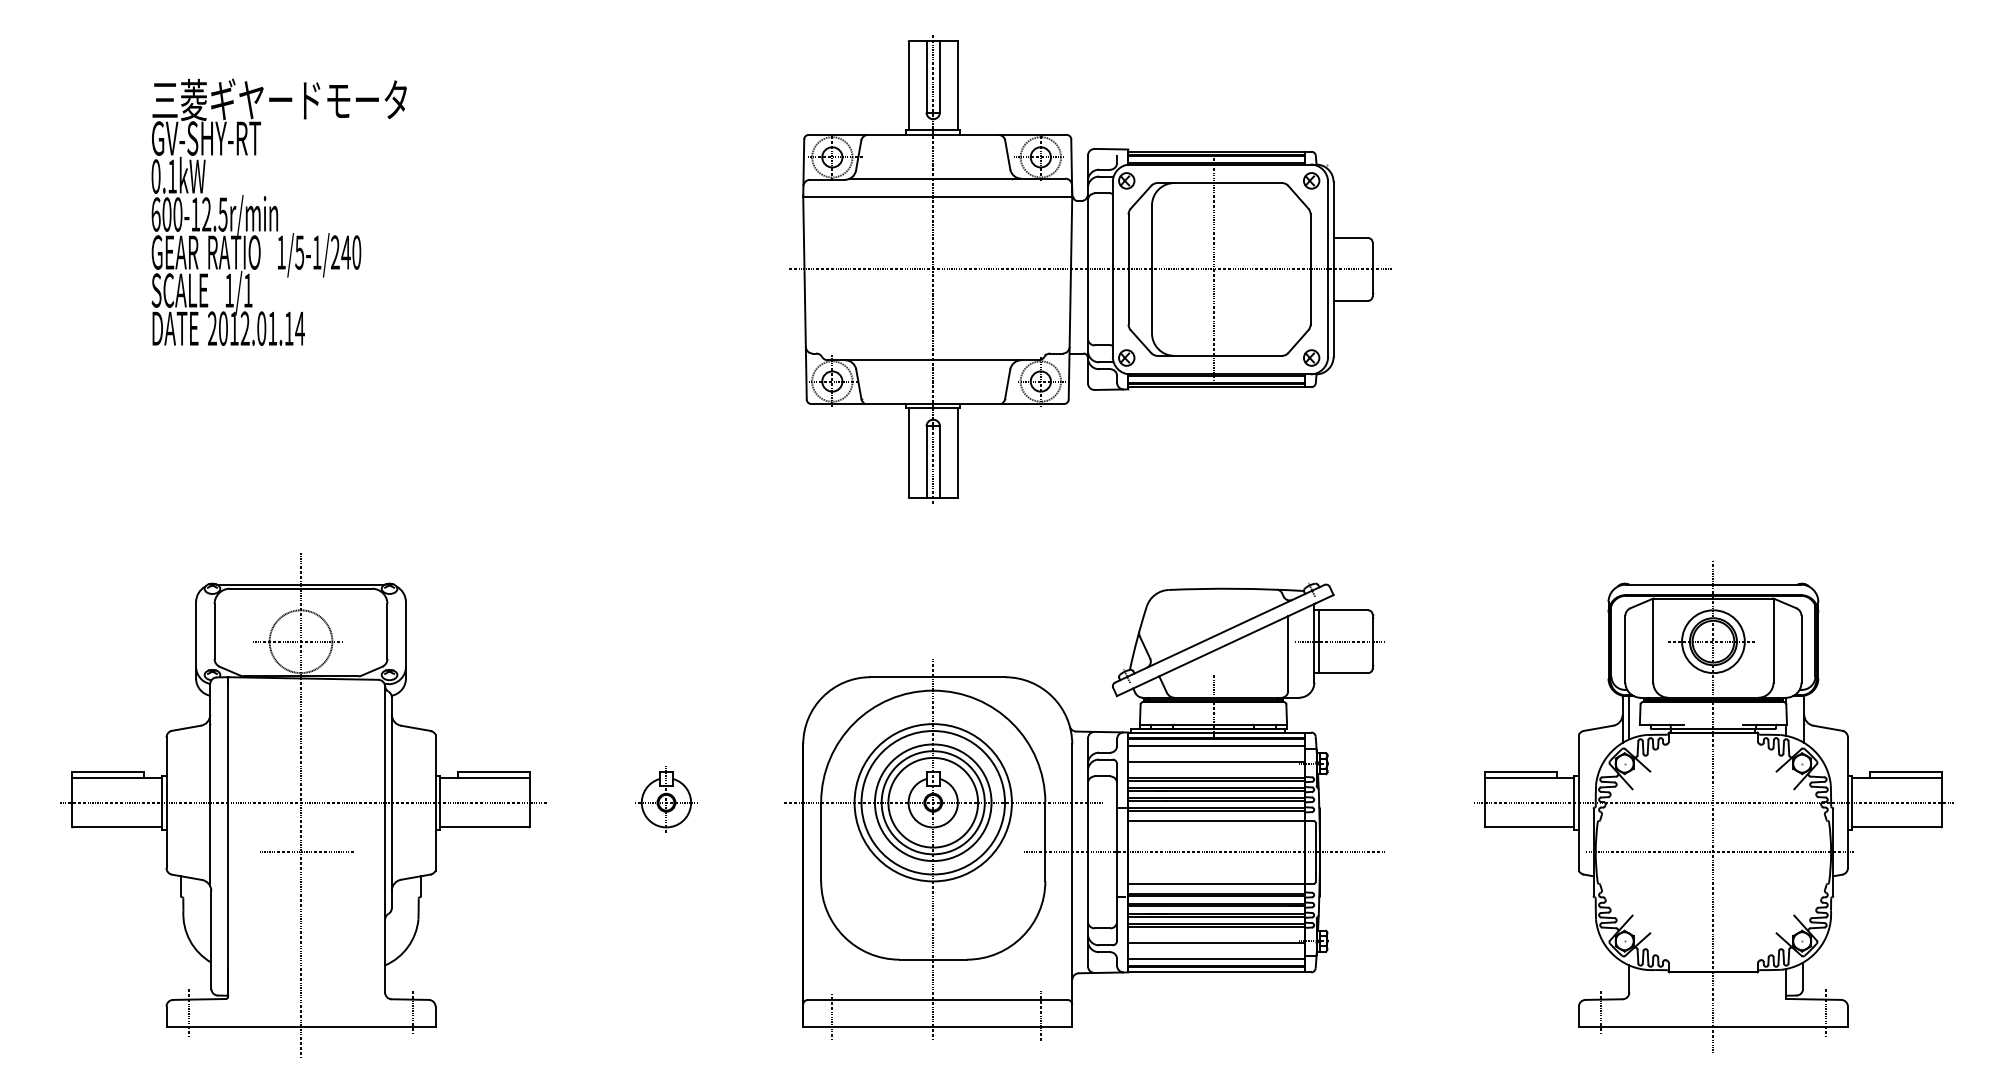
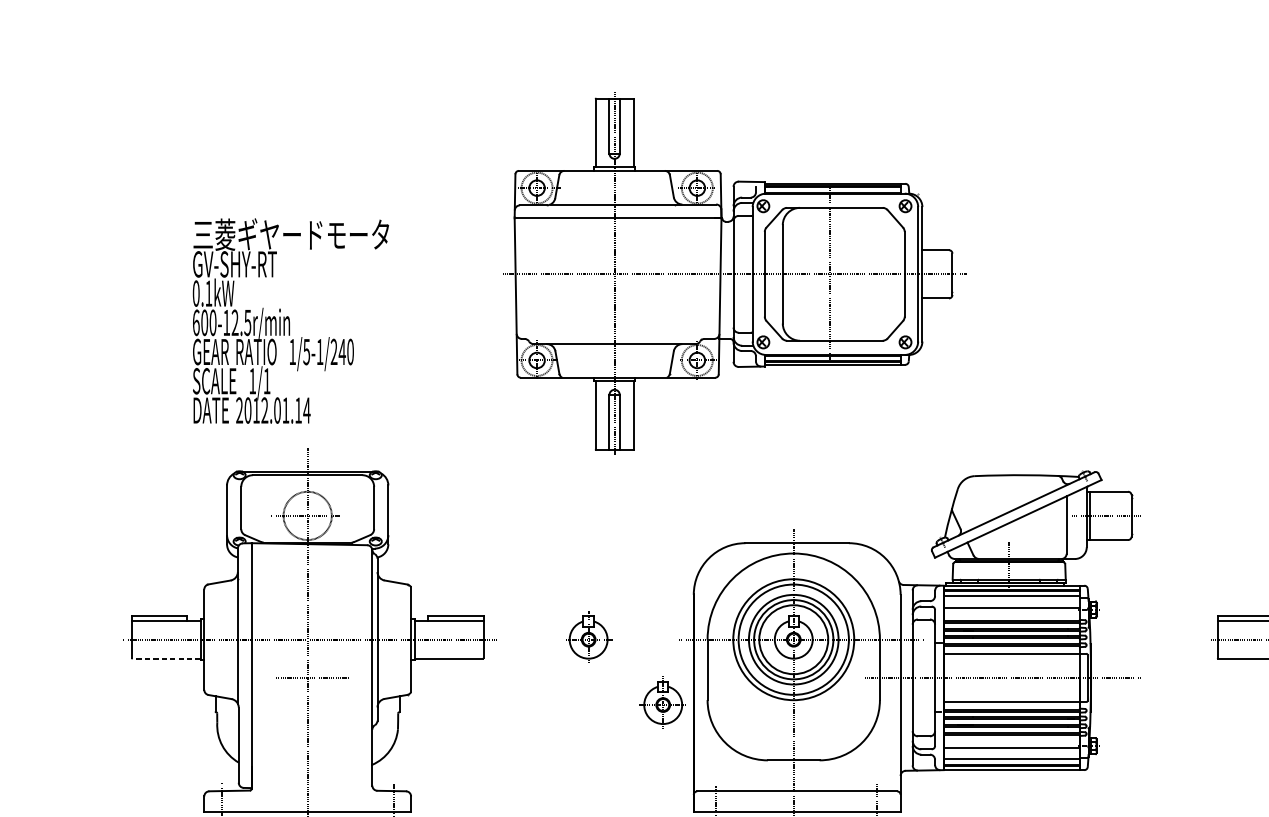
text: (278, 211) -> (290, 320), moved
part: (1090, 269) -> (735, 274), moved
line: (117, 827) -> (166, 658), solid -> dashed
part: (763, 884) -> (663, 702), added

